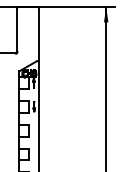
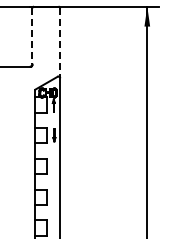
line: (17, 30) -> (32, 36), solid -> dashed
line: (39, 35) -> (60, 43), solid -> dashed

